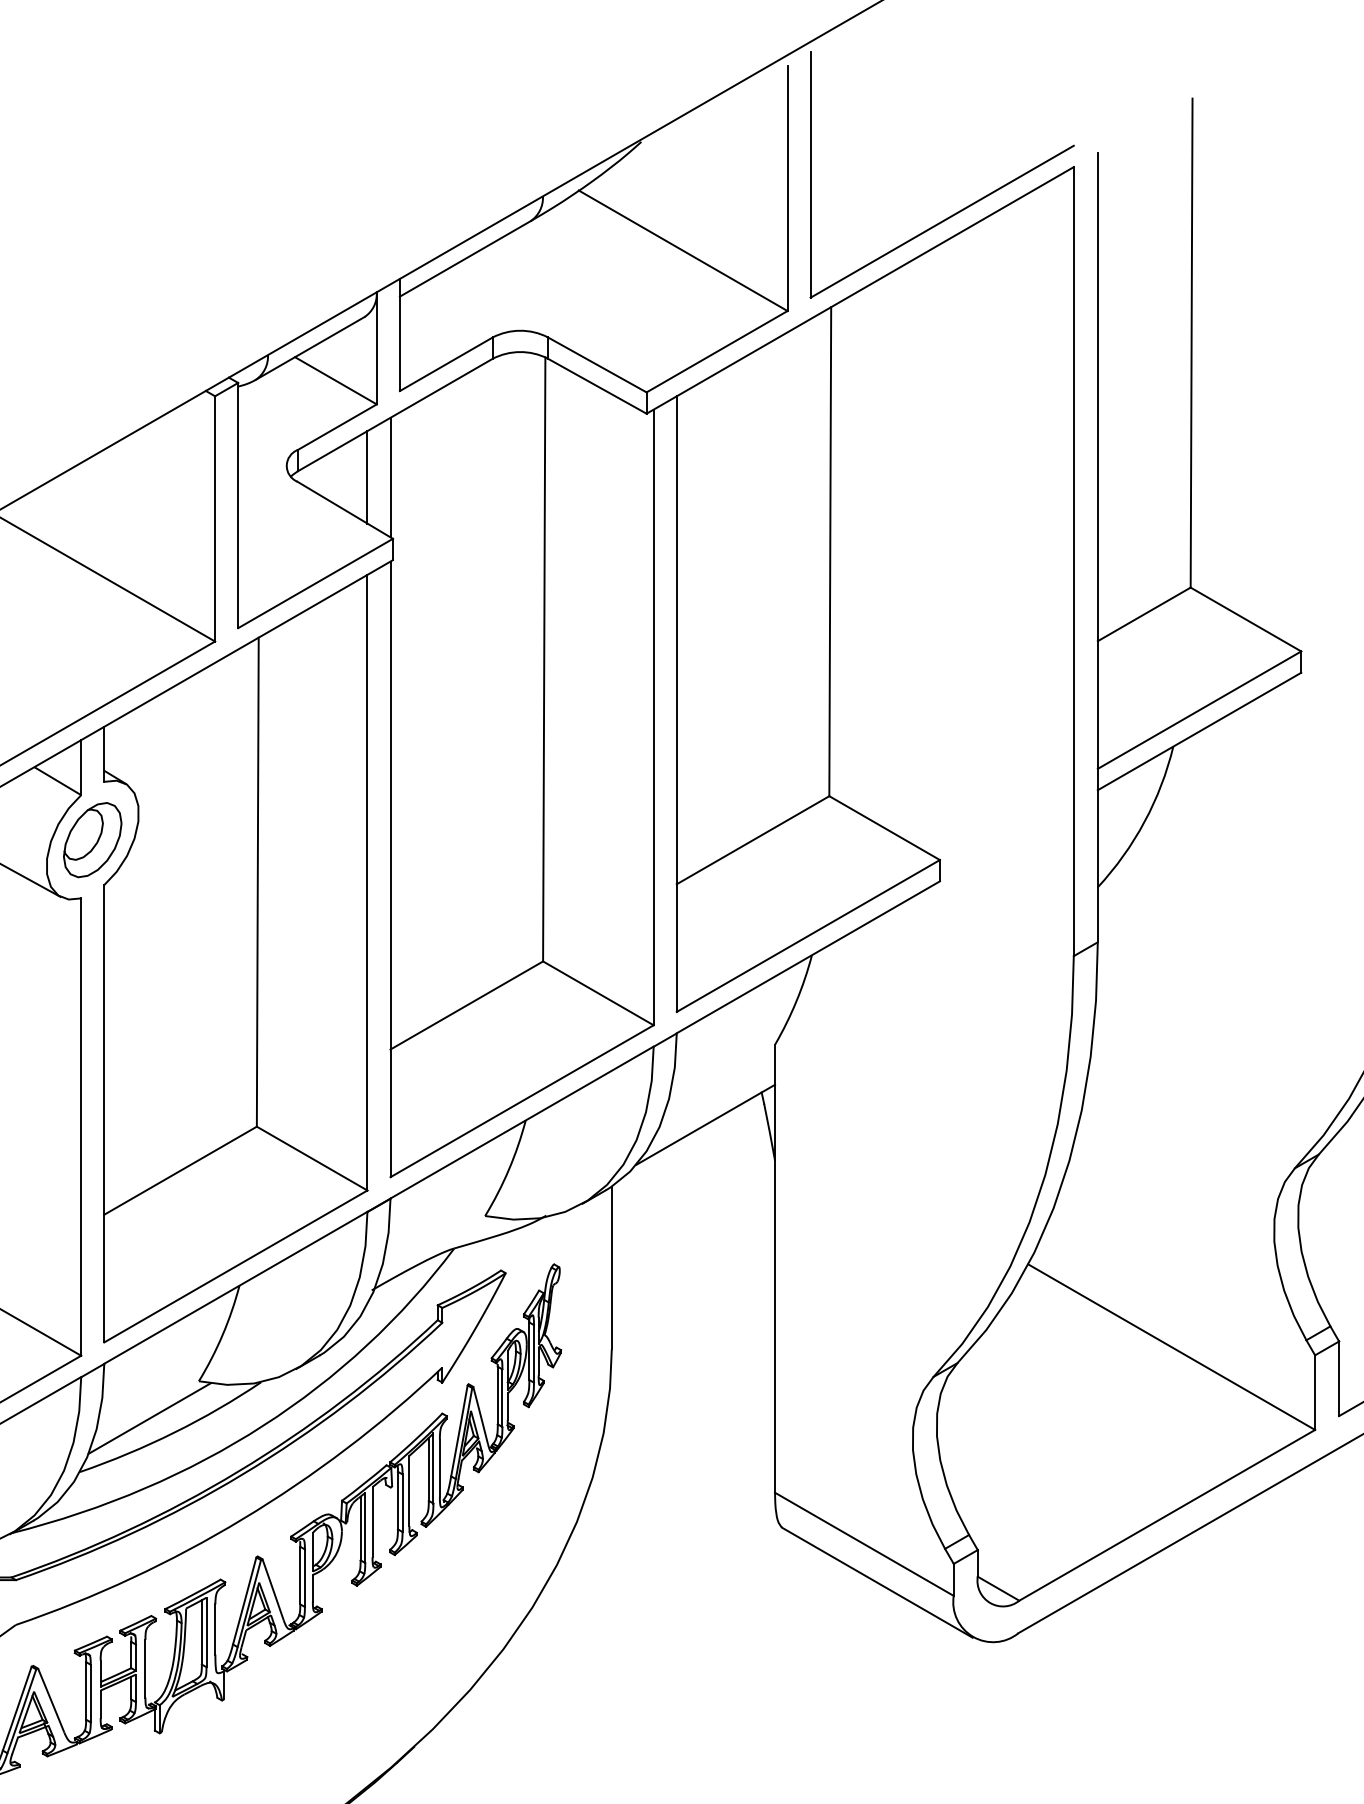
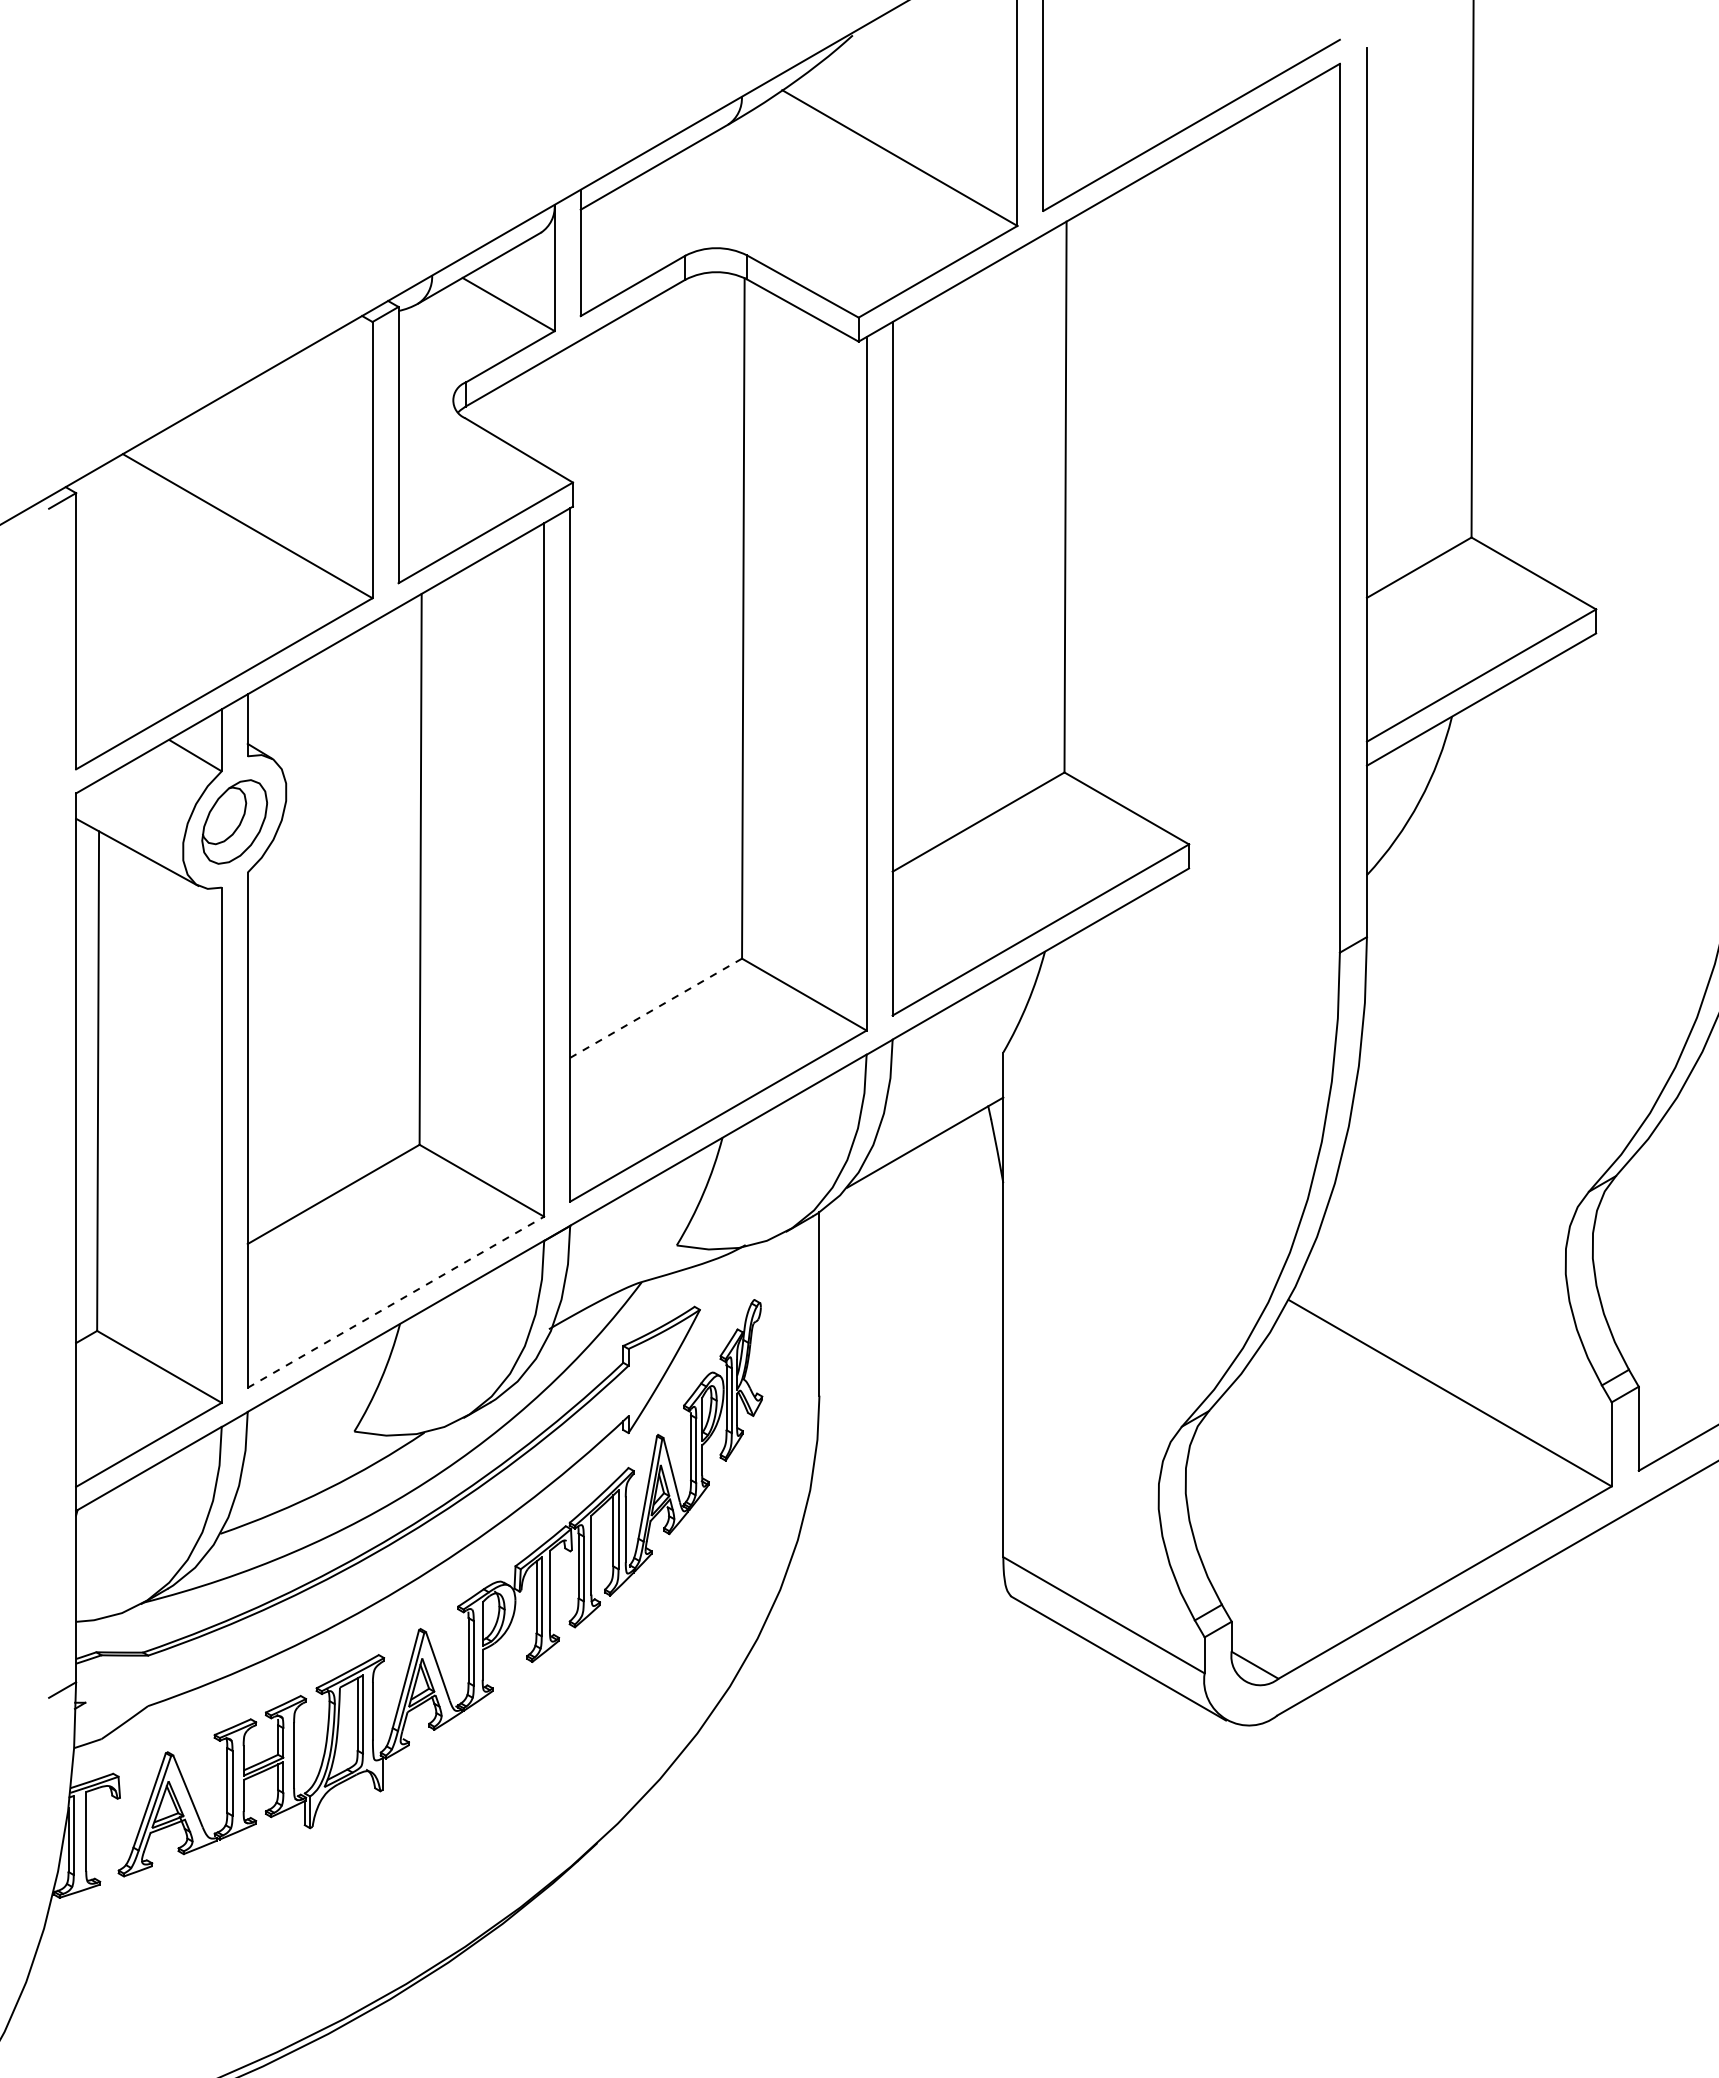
line: (367, 477) -> (544, 413), removed
line: (390, 477) -> (570, 413), removed
line: (466, 1005) -> (655, 1008), solid -> dashed
line: (236, 1266) -> (396, 1302), solid -> dashed
line: (149, 1418) -> (298, 1473), removed

